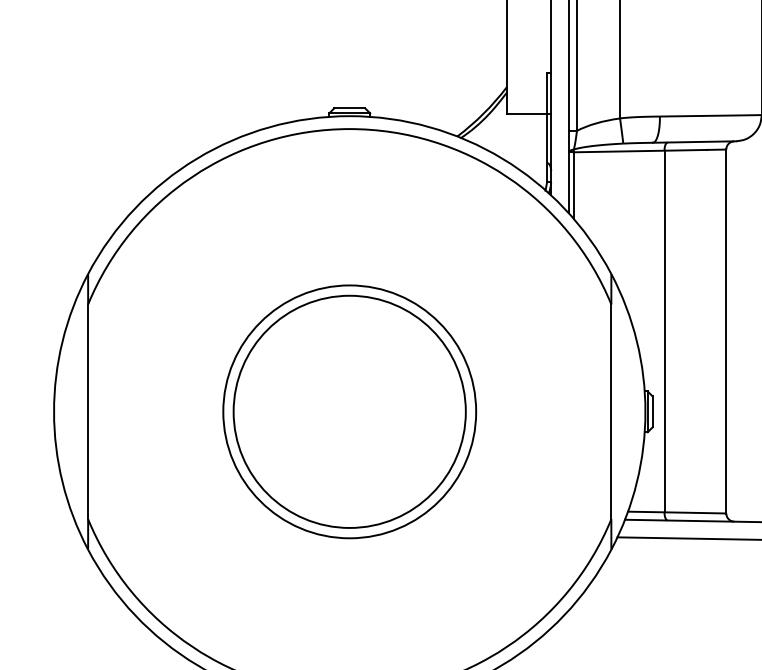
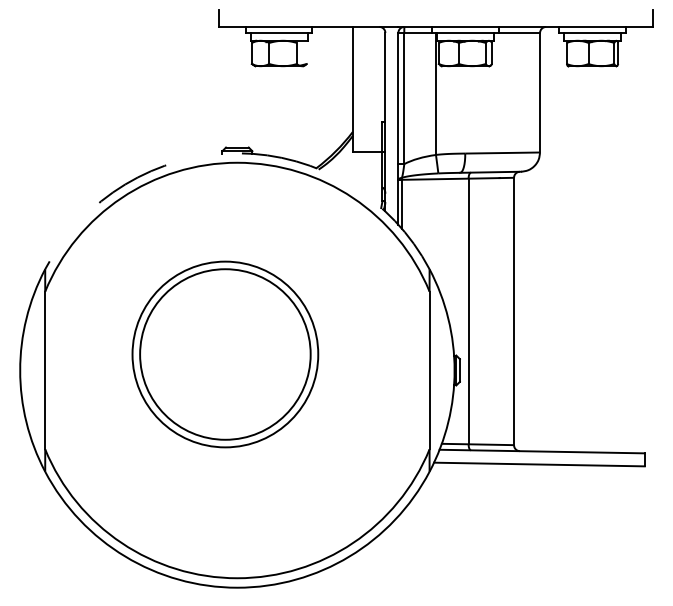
arc: (349, 116) -> (237, 153), solid -> dashed
part: (349, 411) -> (225, 354), moved

